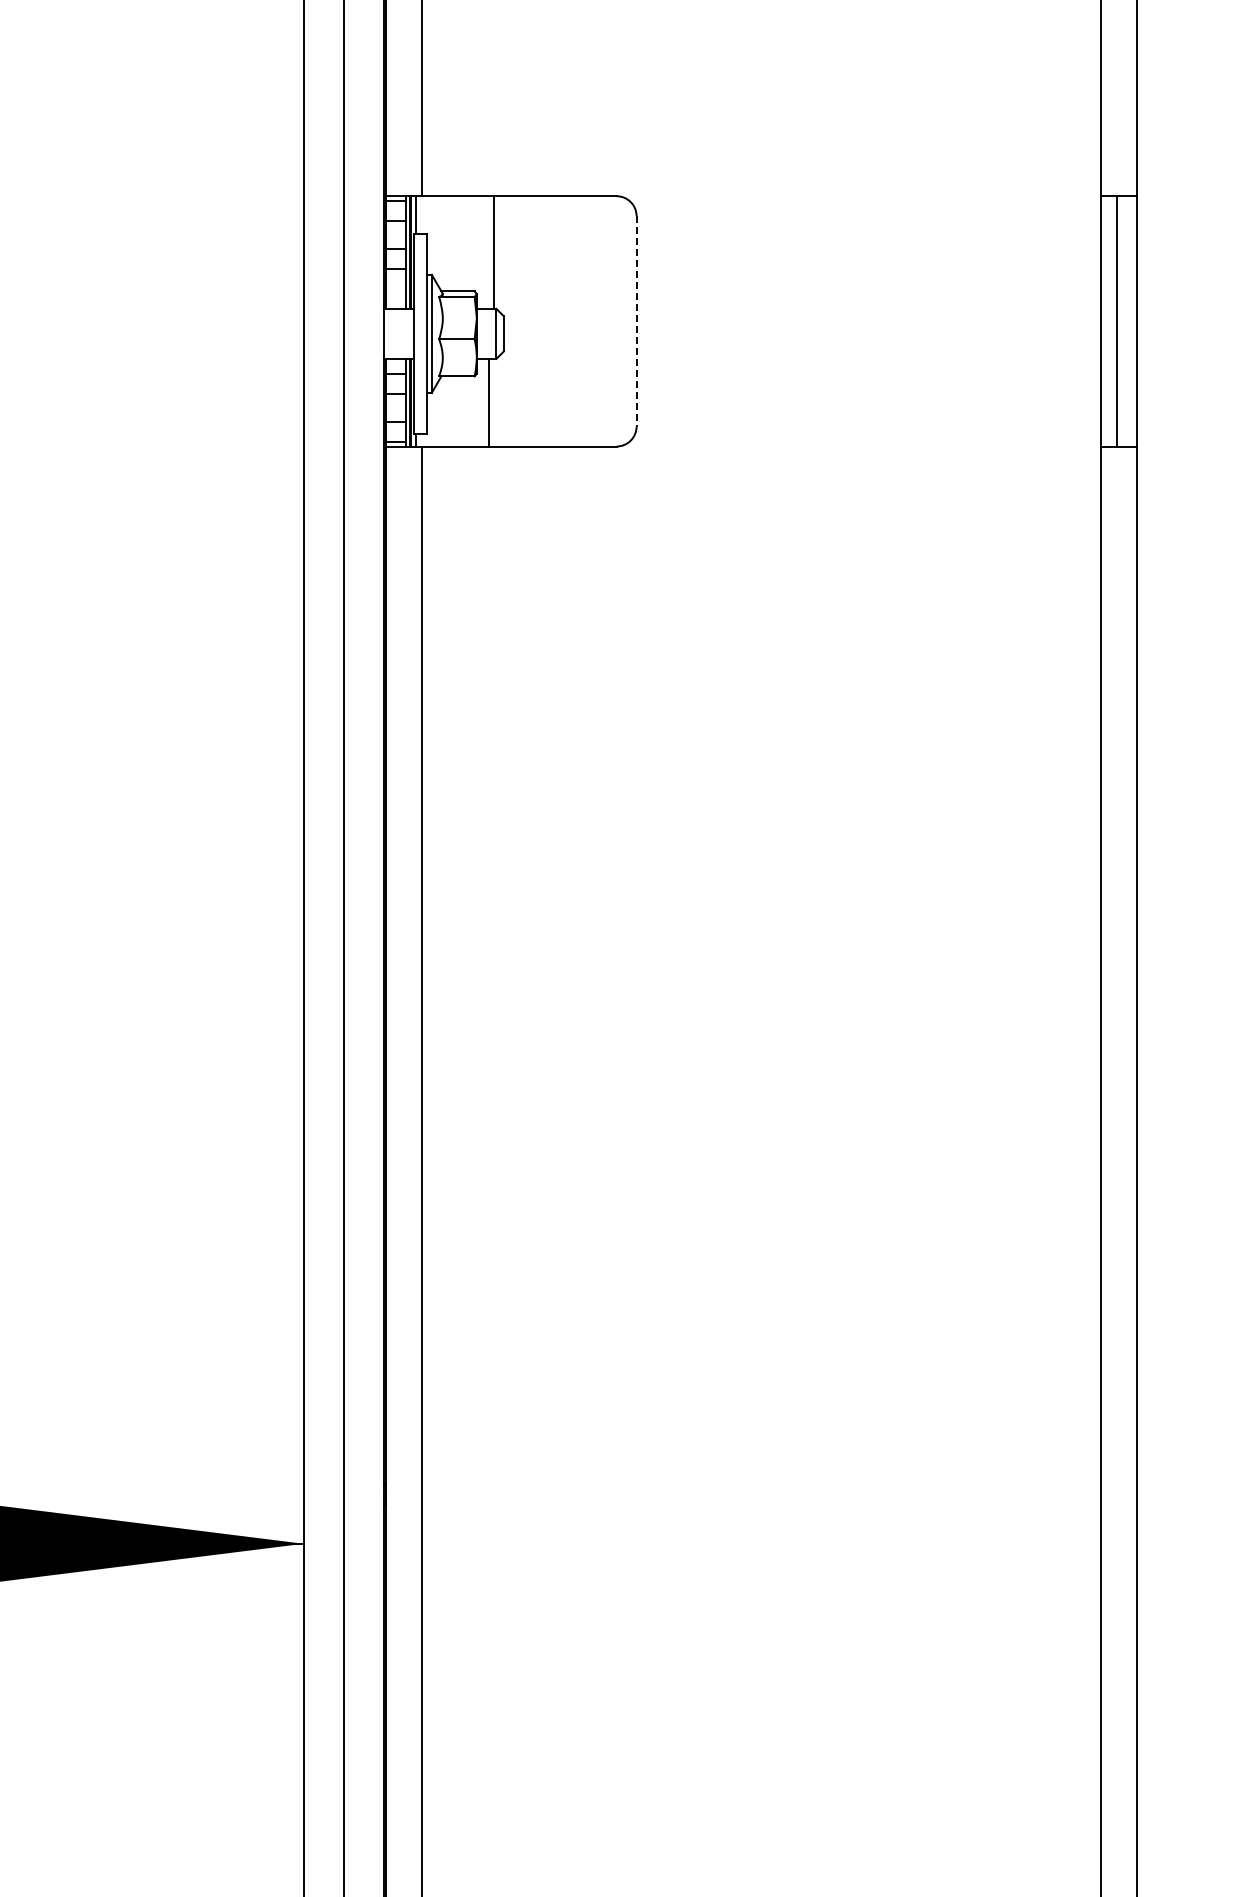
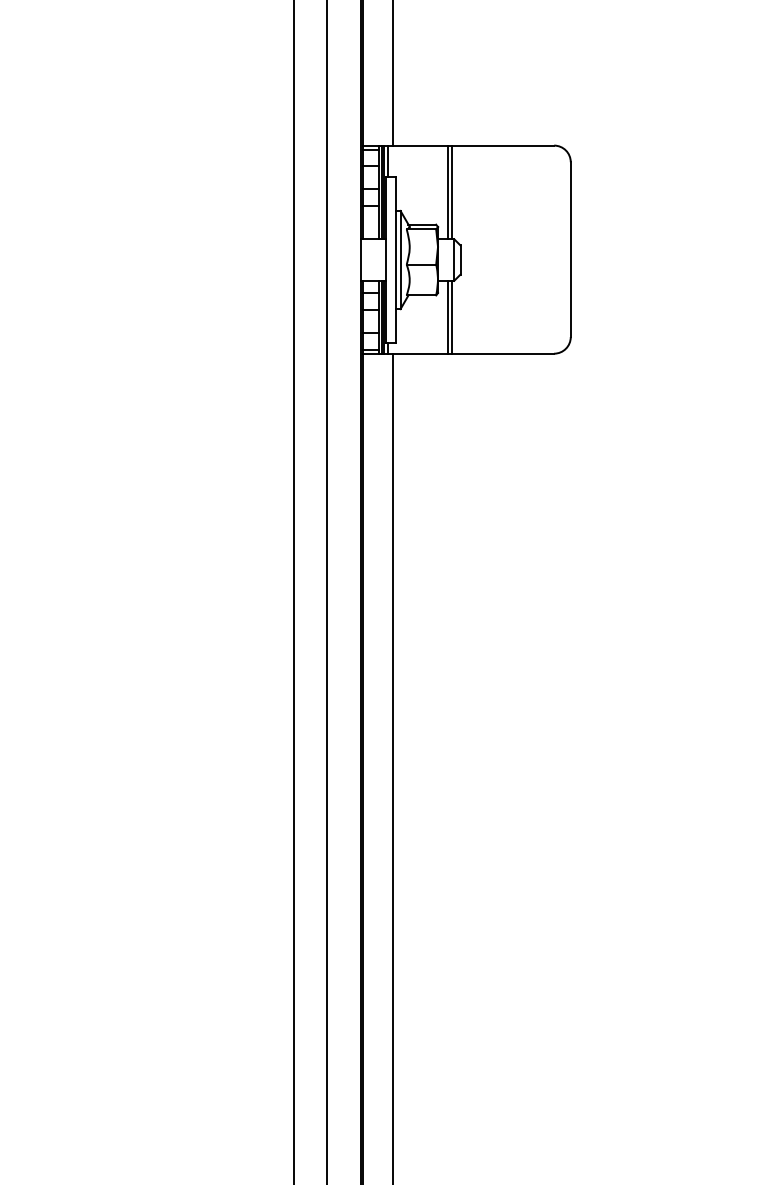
line: (488, 252) -> (447, 192), added
line: (636, 321) -> (570, 249), dashed -> solid
line: (493, 402) -> (451, 317), added

